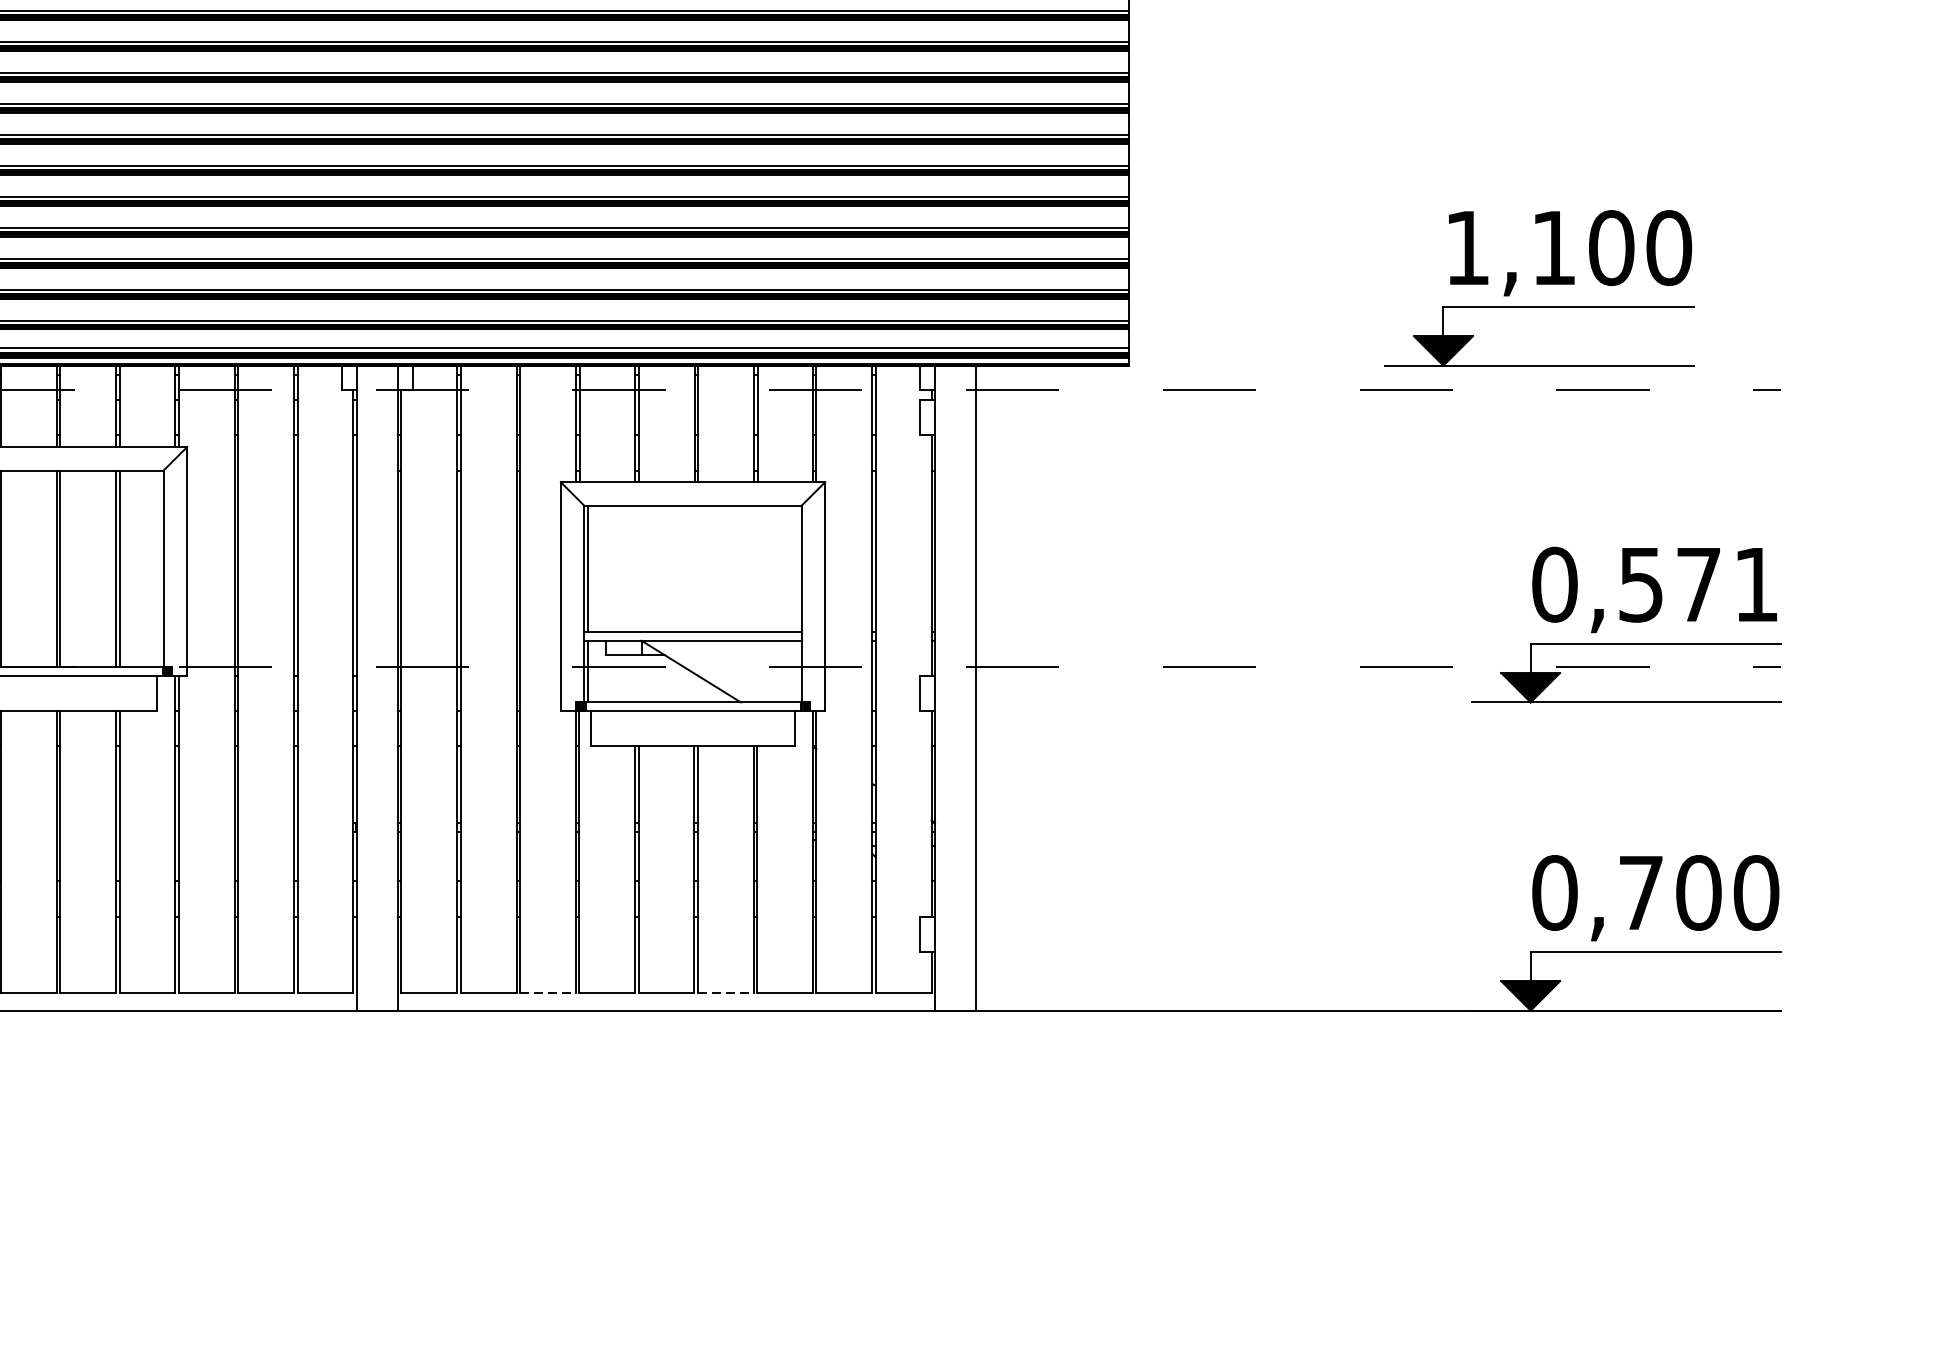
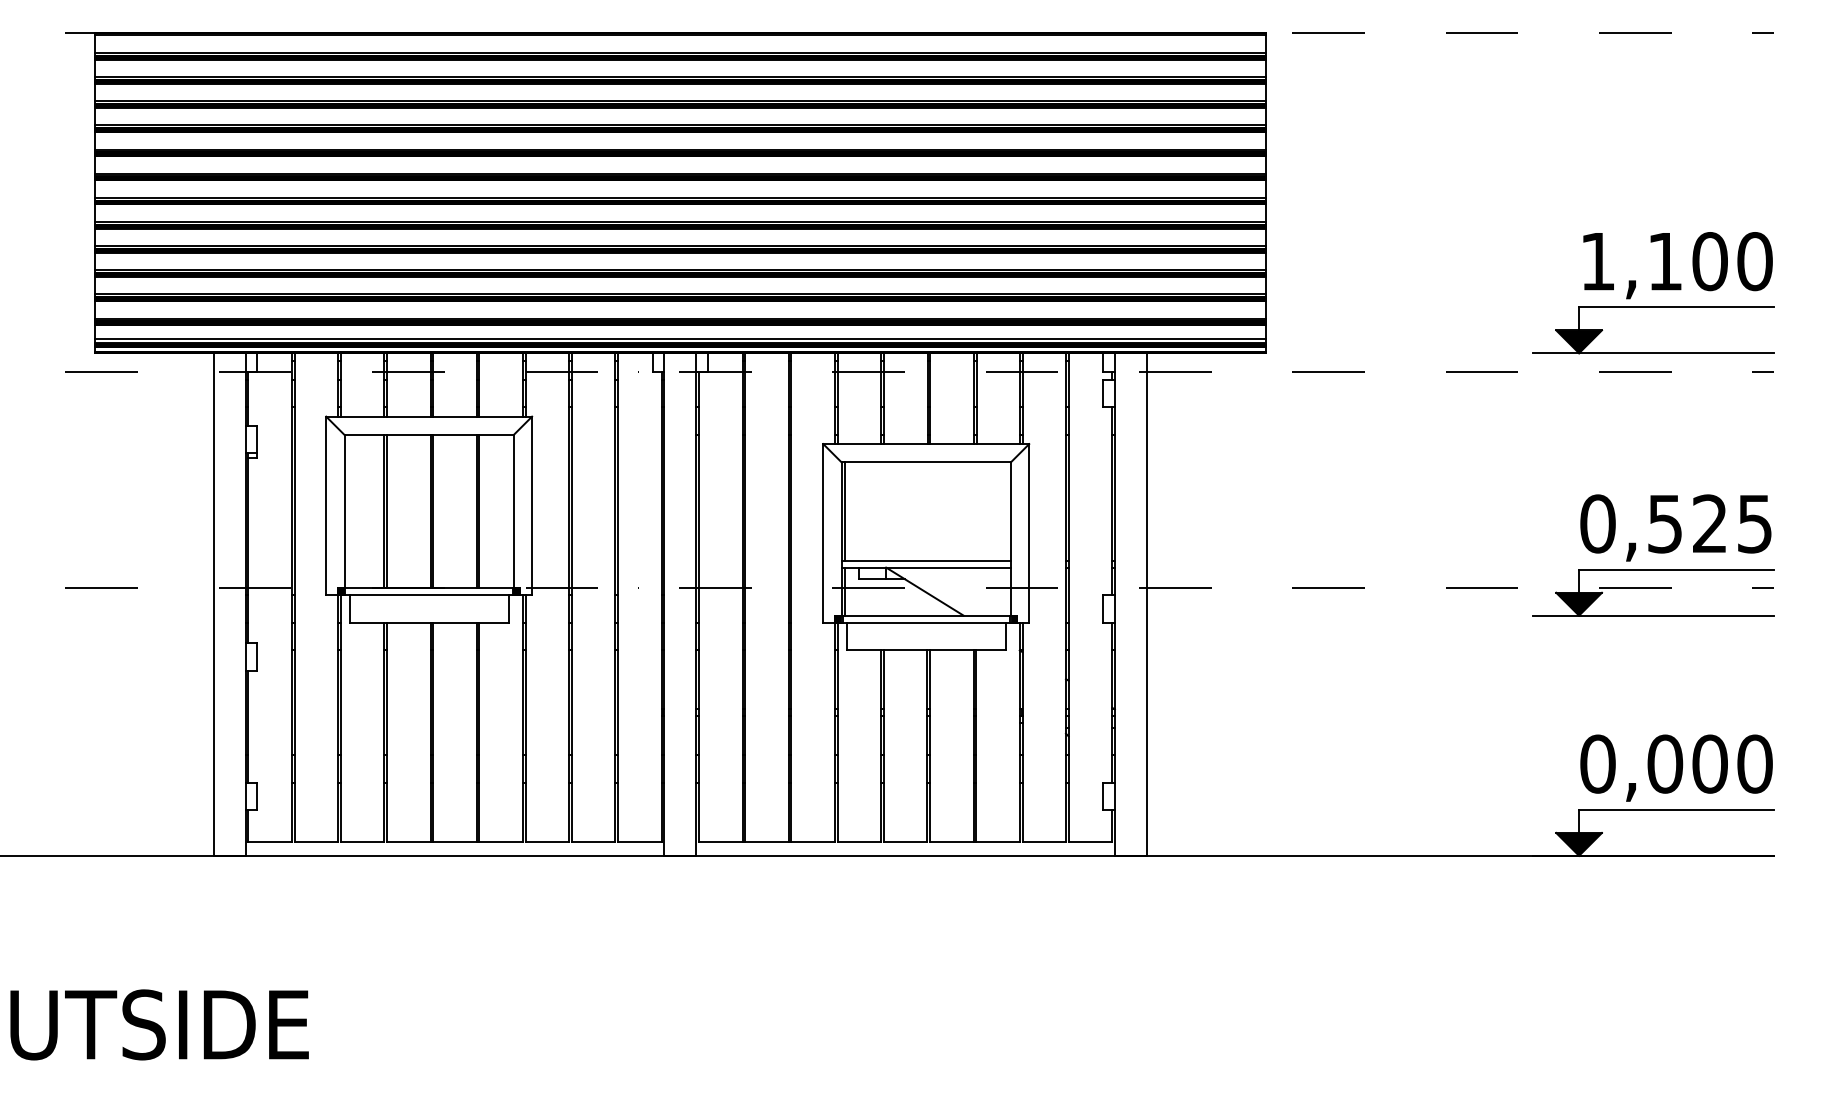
part: (1538, 289) -> (1653, 293), moved
text: (1727, 584) -> (1732, 523), 0,571 -> 0,525
text: (1641, 892) -> (1665, 763), 0,700 -> 0,000
line: (548, 993) -> (813, 842), dashed -> solid
line: (725, 993) -> (951, 842), dashed -> solid

